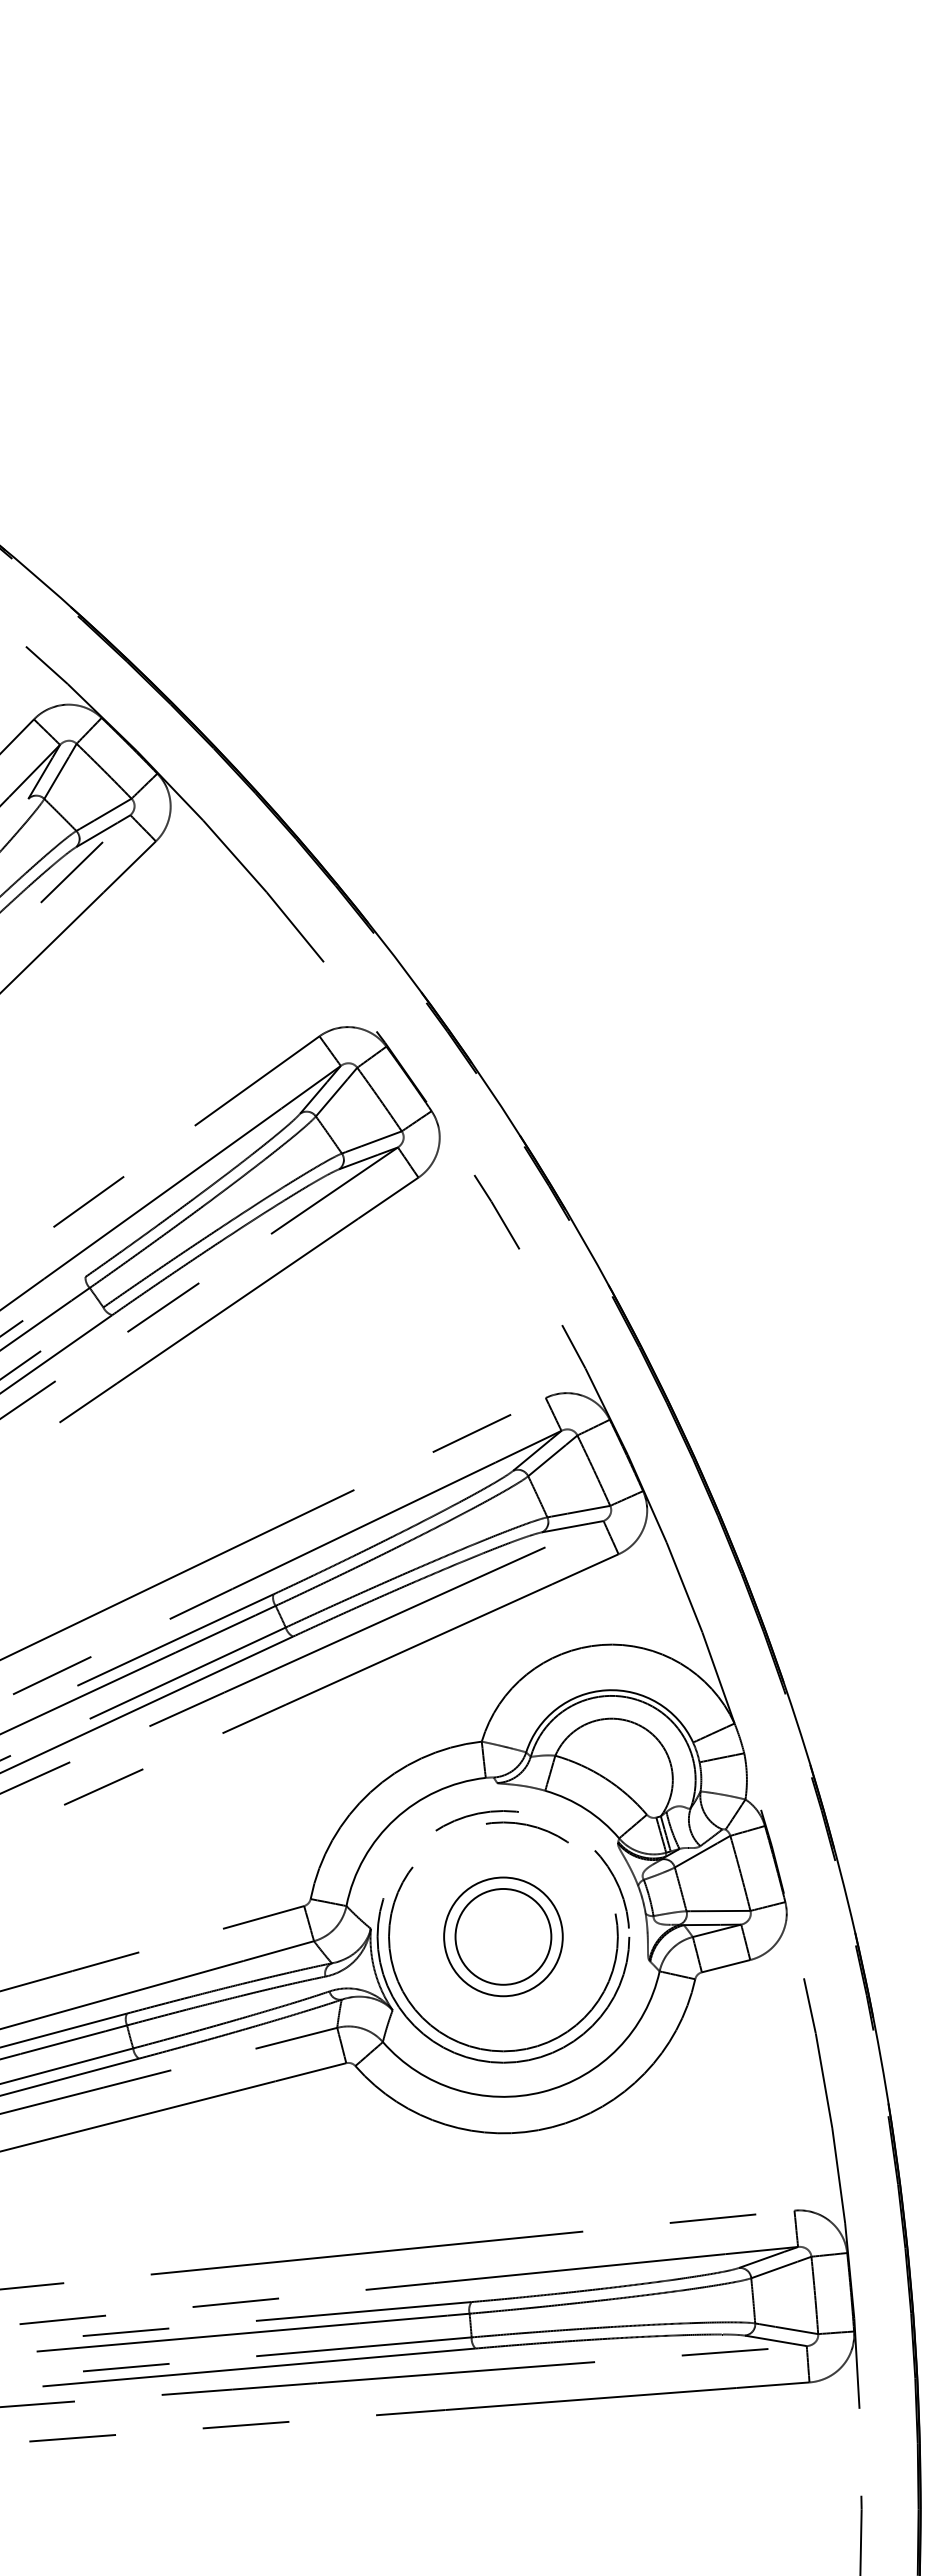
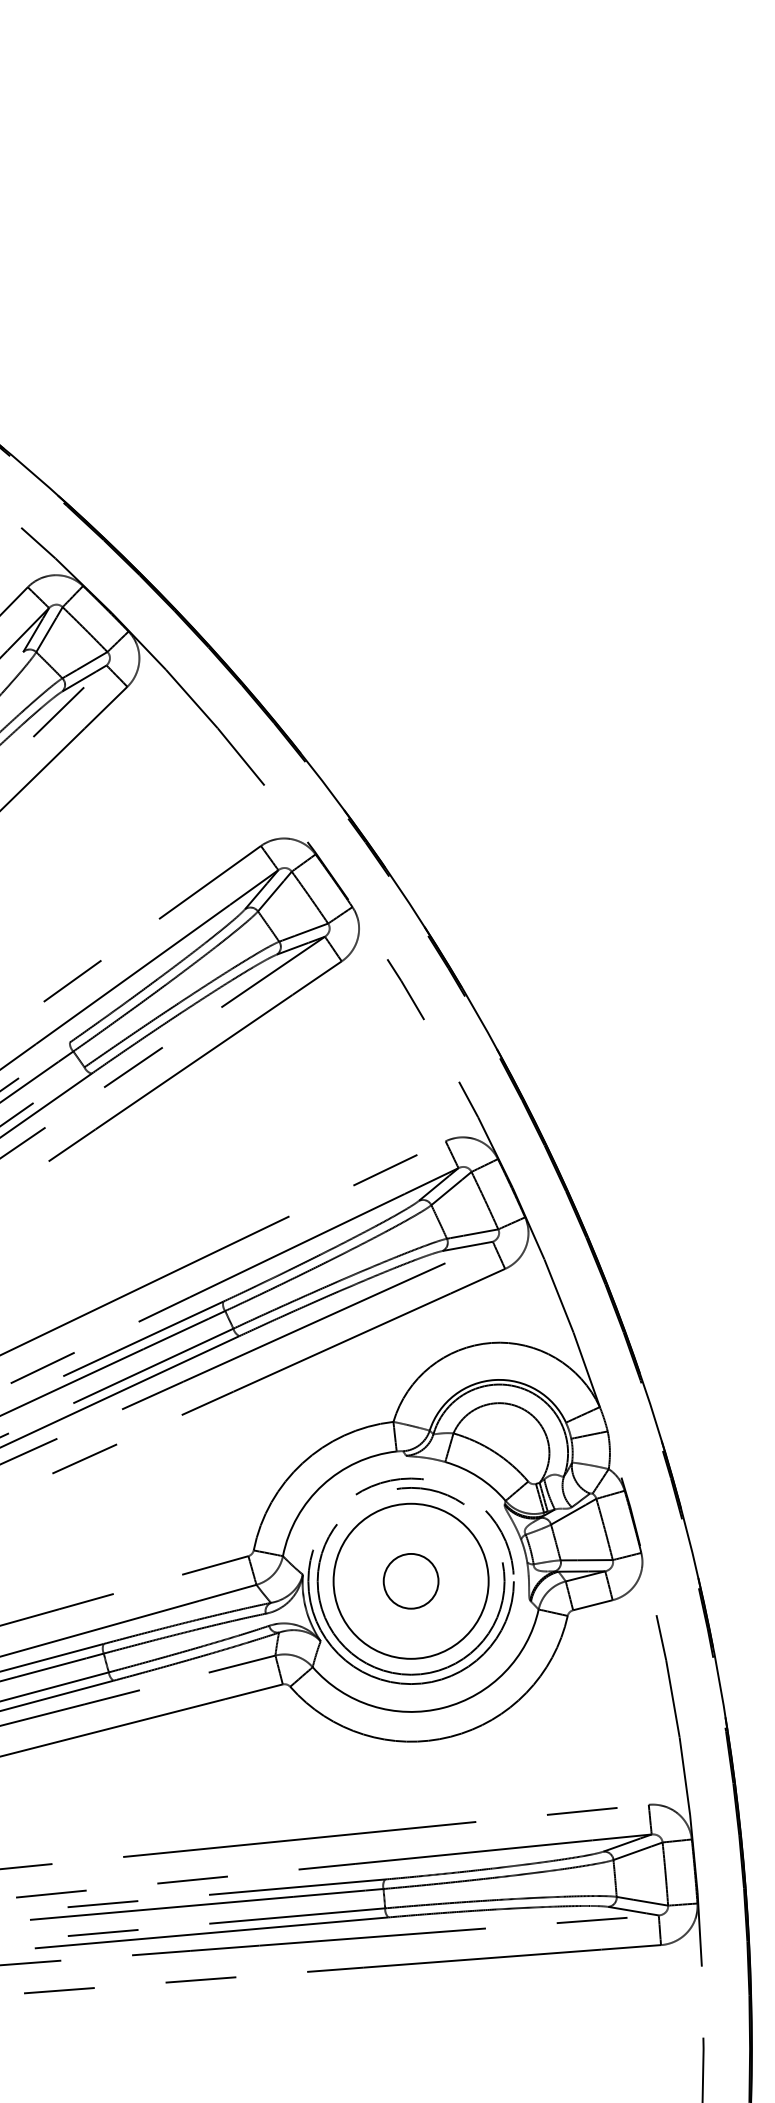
circle: (503, 1936) -> (411, 1581), size x0.7
circle: (503, 1936) -> (411, 1581), size x1.6

